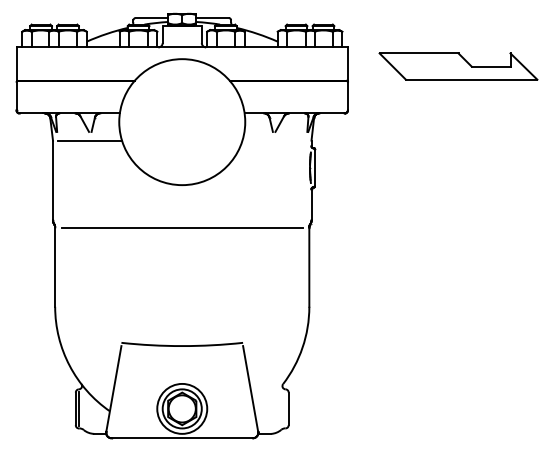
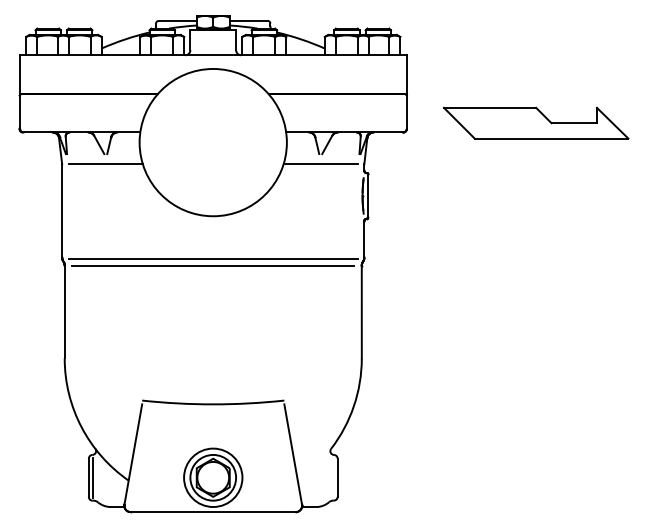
part: (458, 66) -> (536, 123), moved
line: (274, 140) -> (321, 164), added
line: (182, 222) -> (213, 259), added

